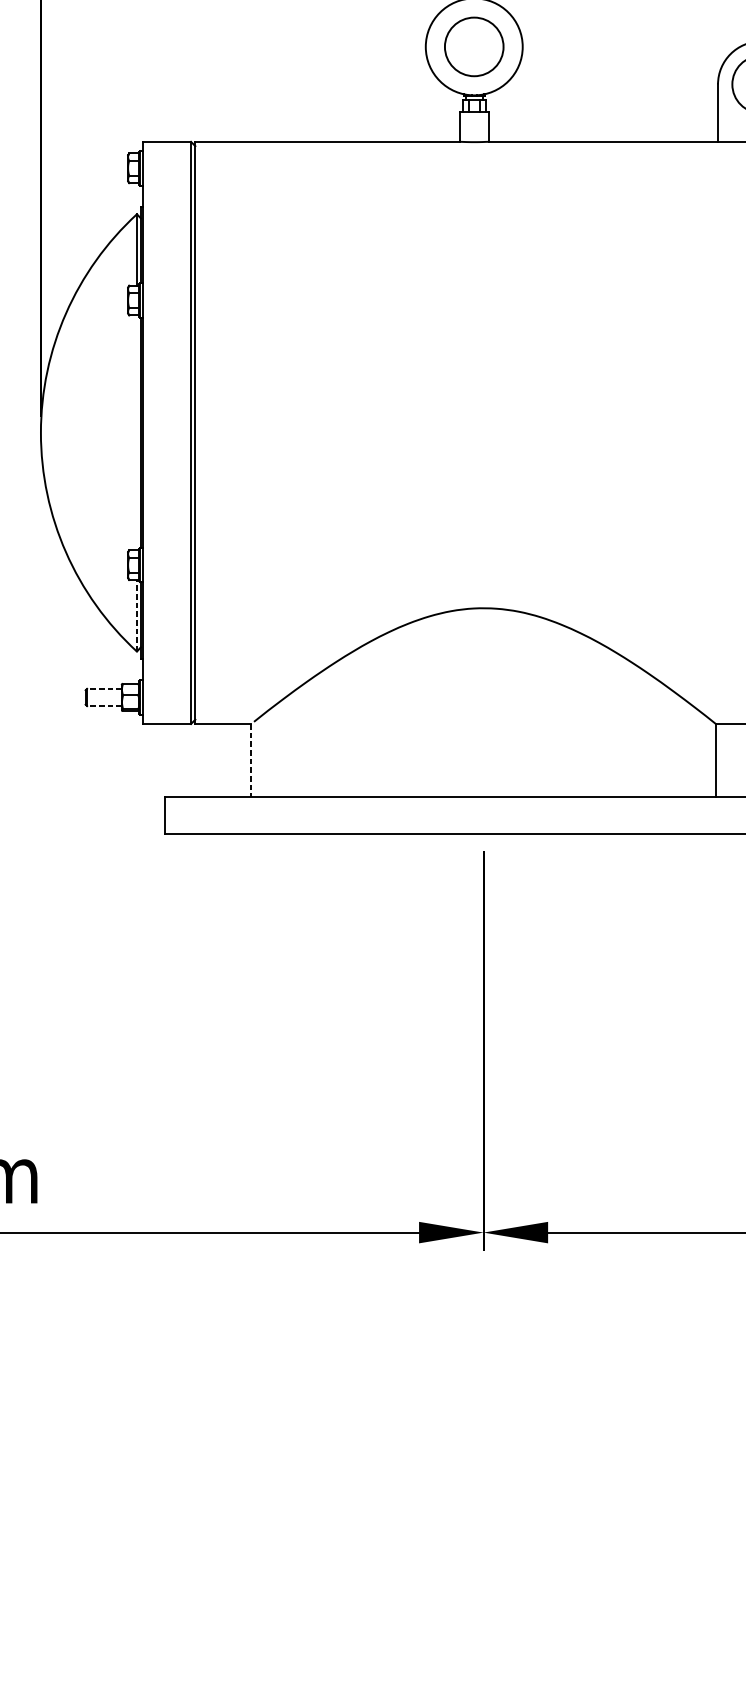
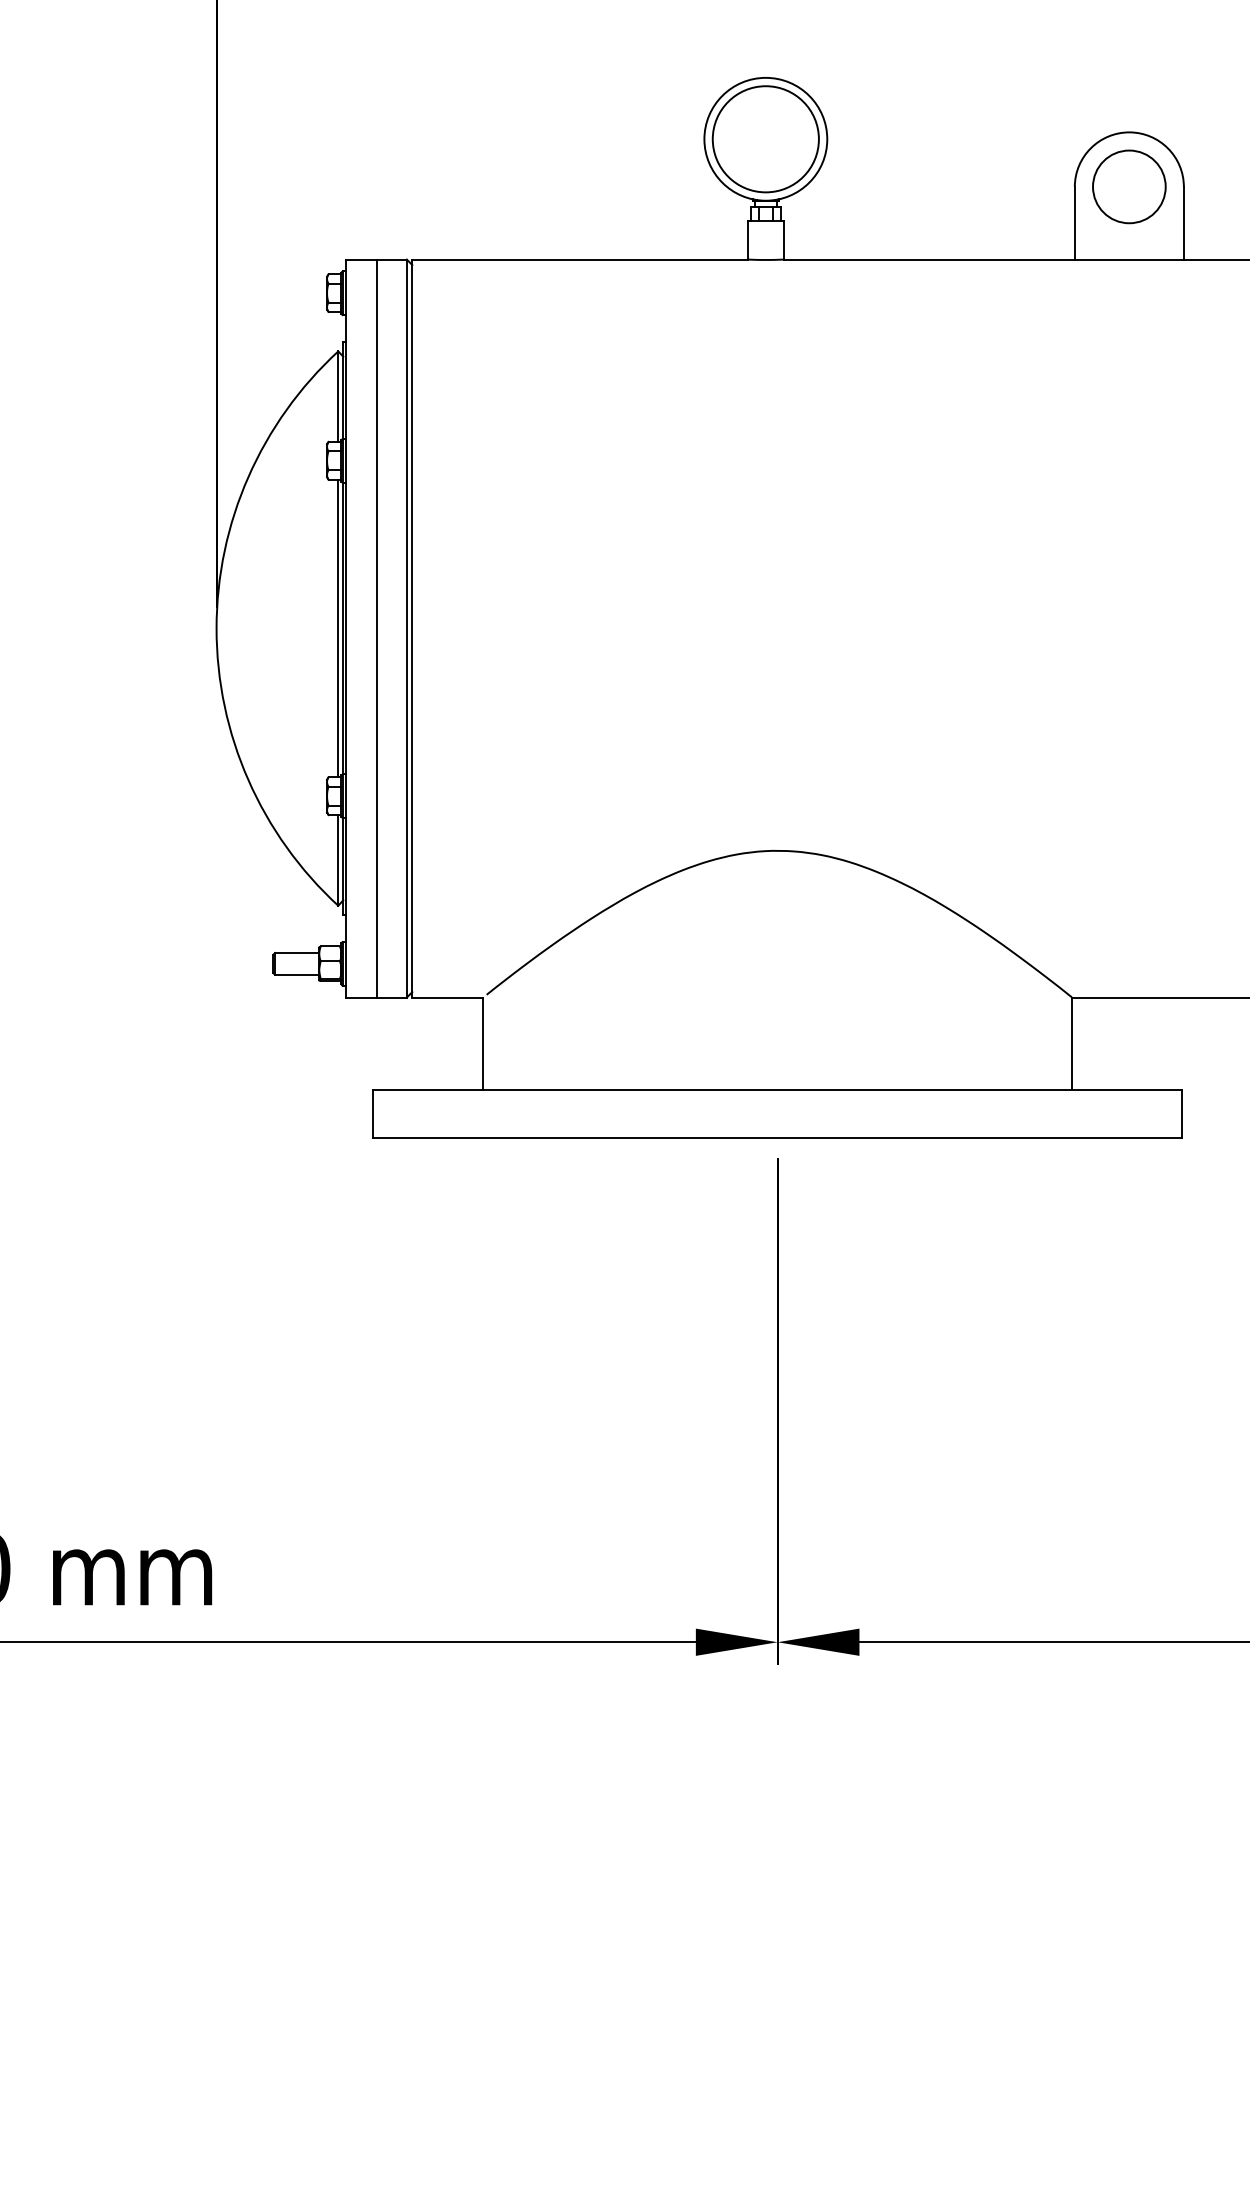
circle: (473, 47) -> (765, 139), size x1.43
line: (137, 432) -> (338, 628), added
line: (167, 432) -> (376, 628), added
line: (137, 615) -> (338, 859), dashed -> solid
line: (103, 689) -> (296, 953), dashed -> solid
line: (103, 705) -> (296, 974), dashed -> solid
line: (251, 761) -> (483, 1044), dashed -> solid

